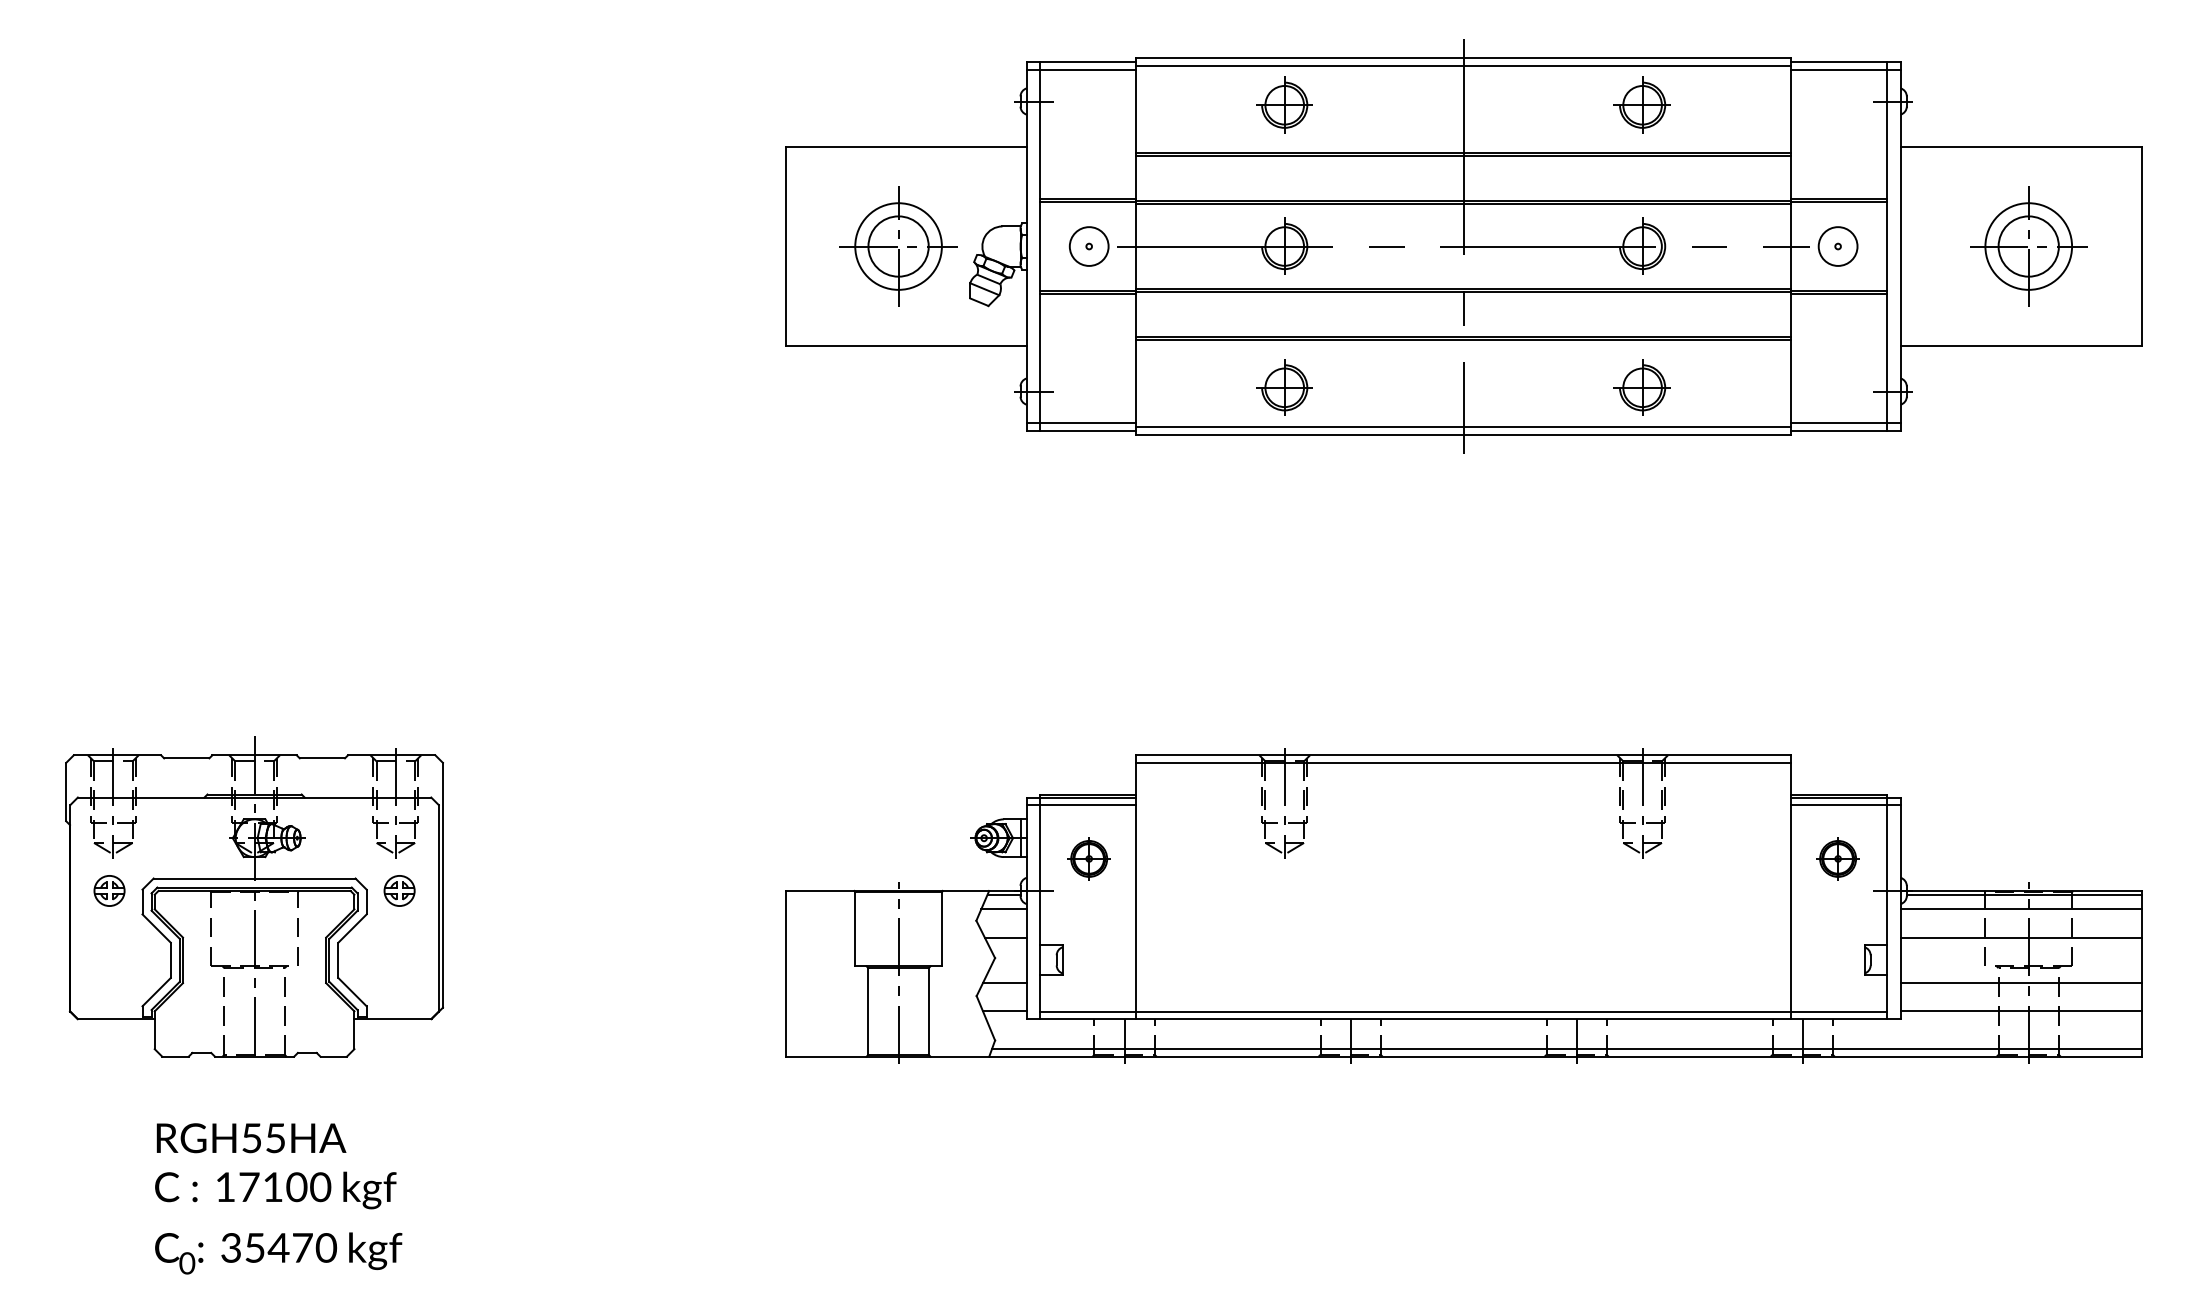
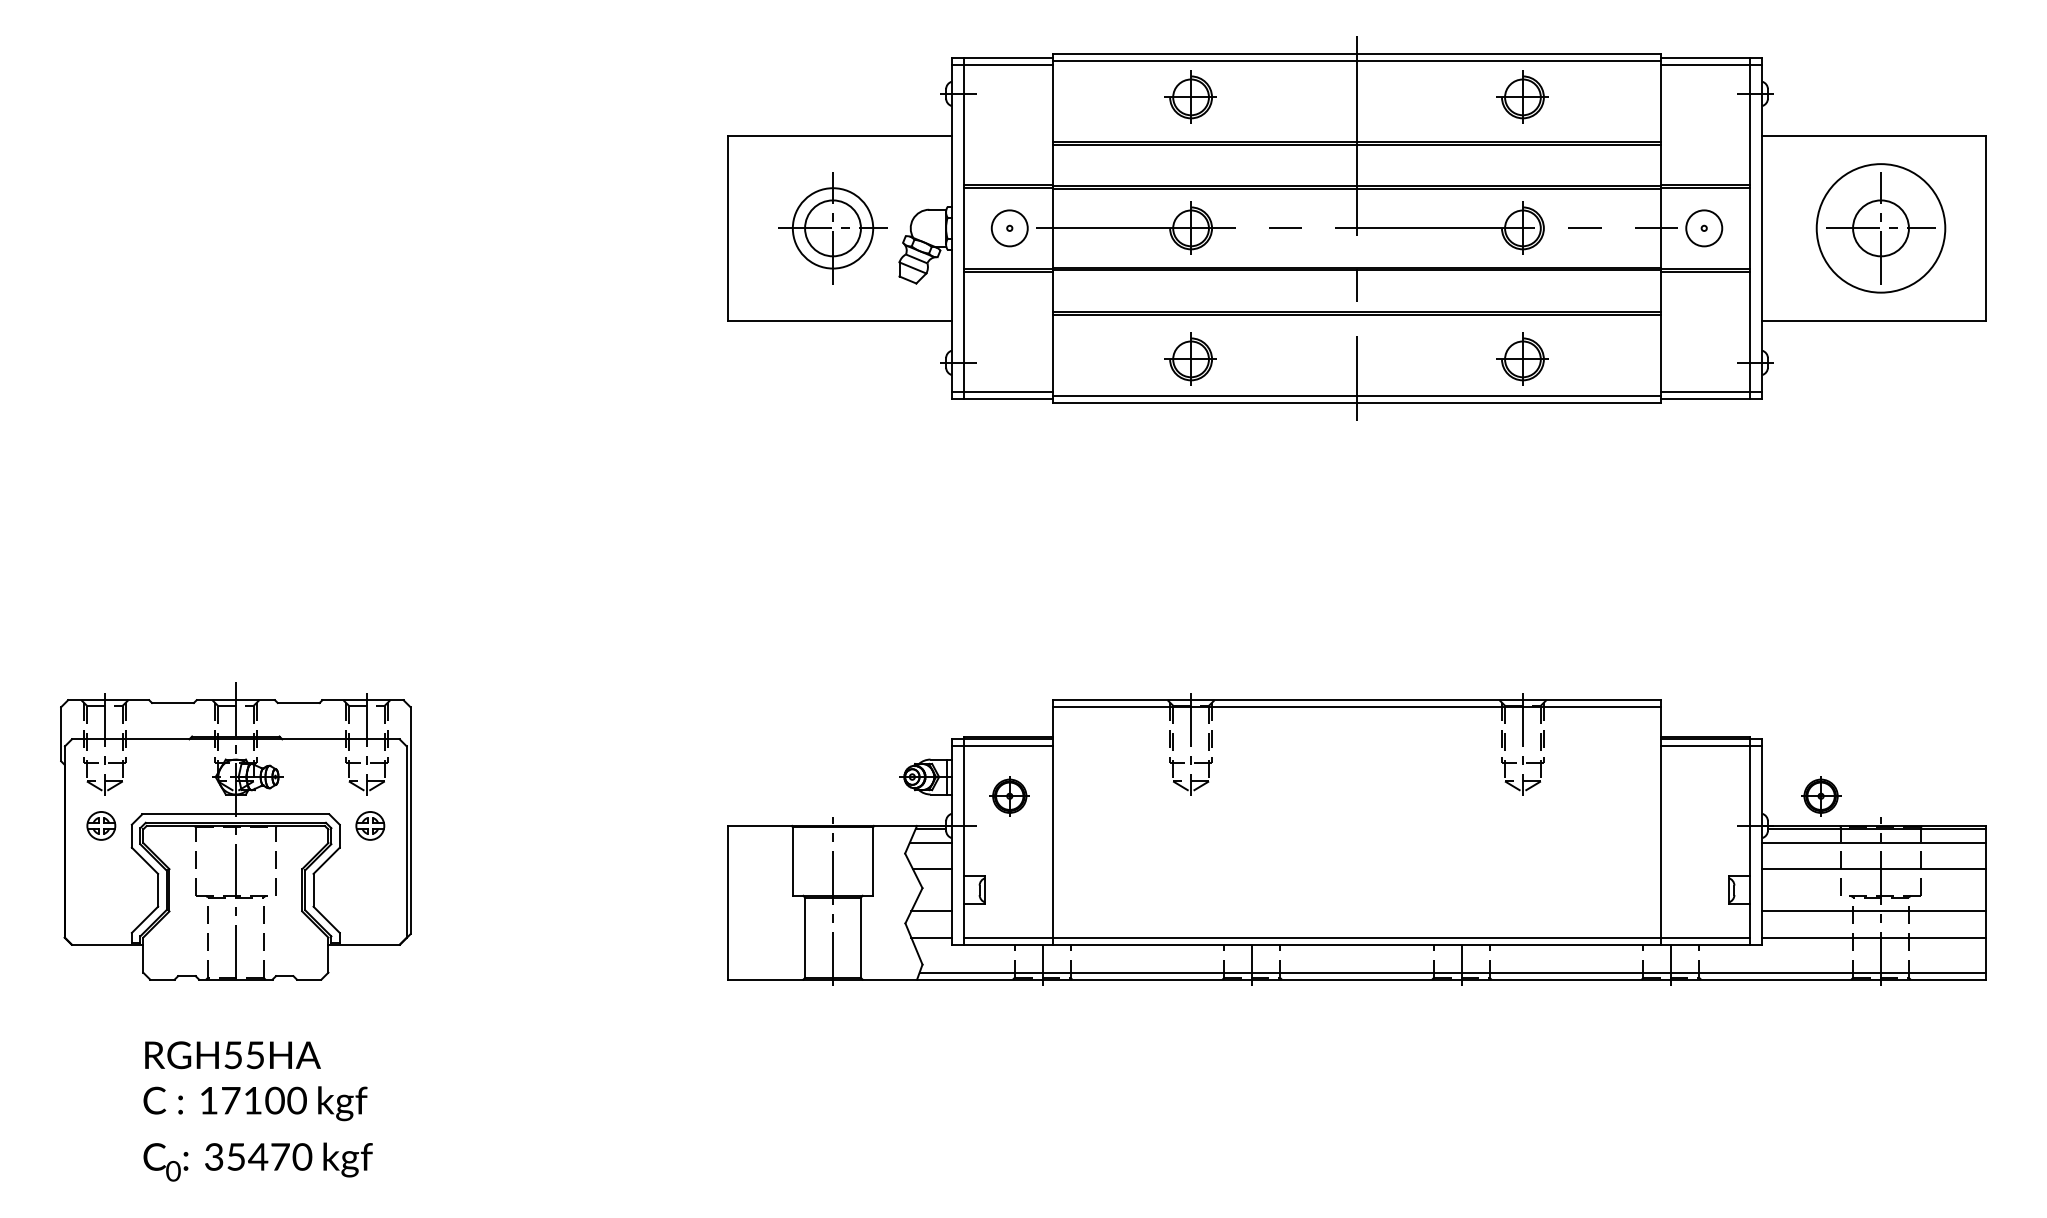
circle: (2028, 246) -> (1880, 228), size x1.6
part: (1837, 858) -> (1820, 795), moved

